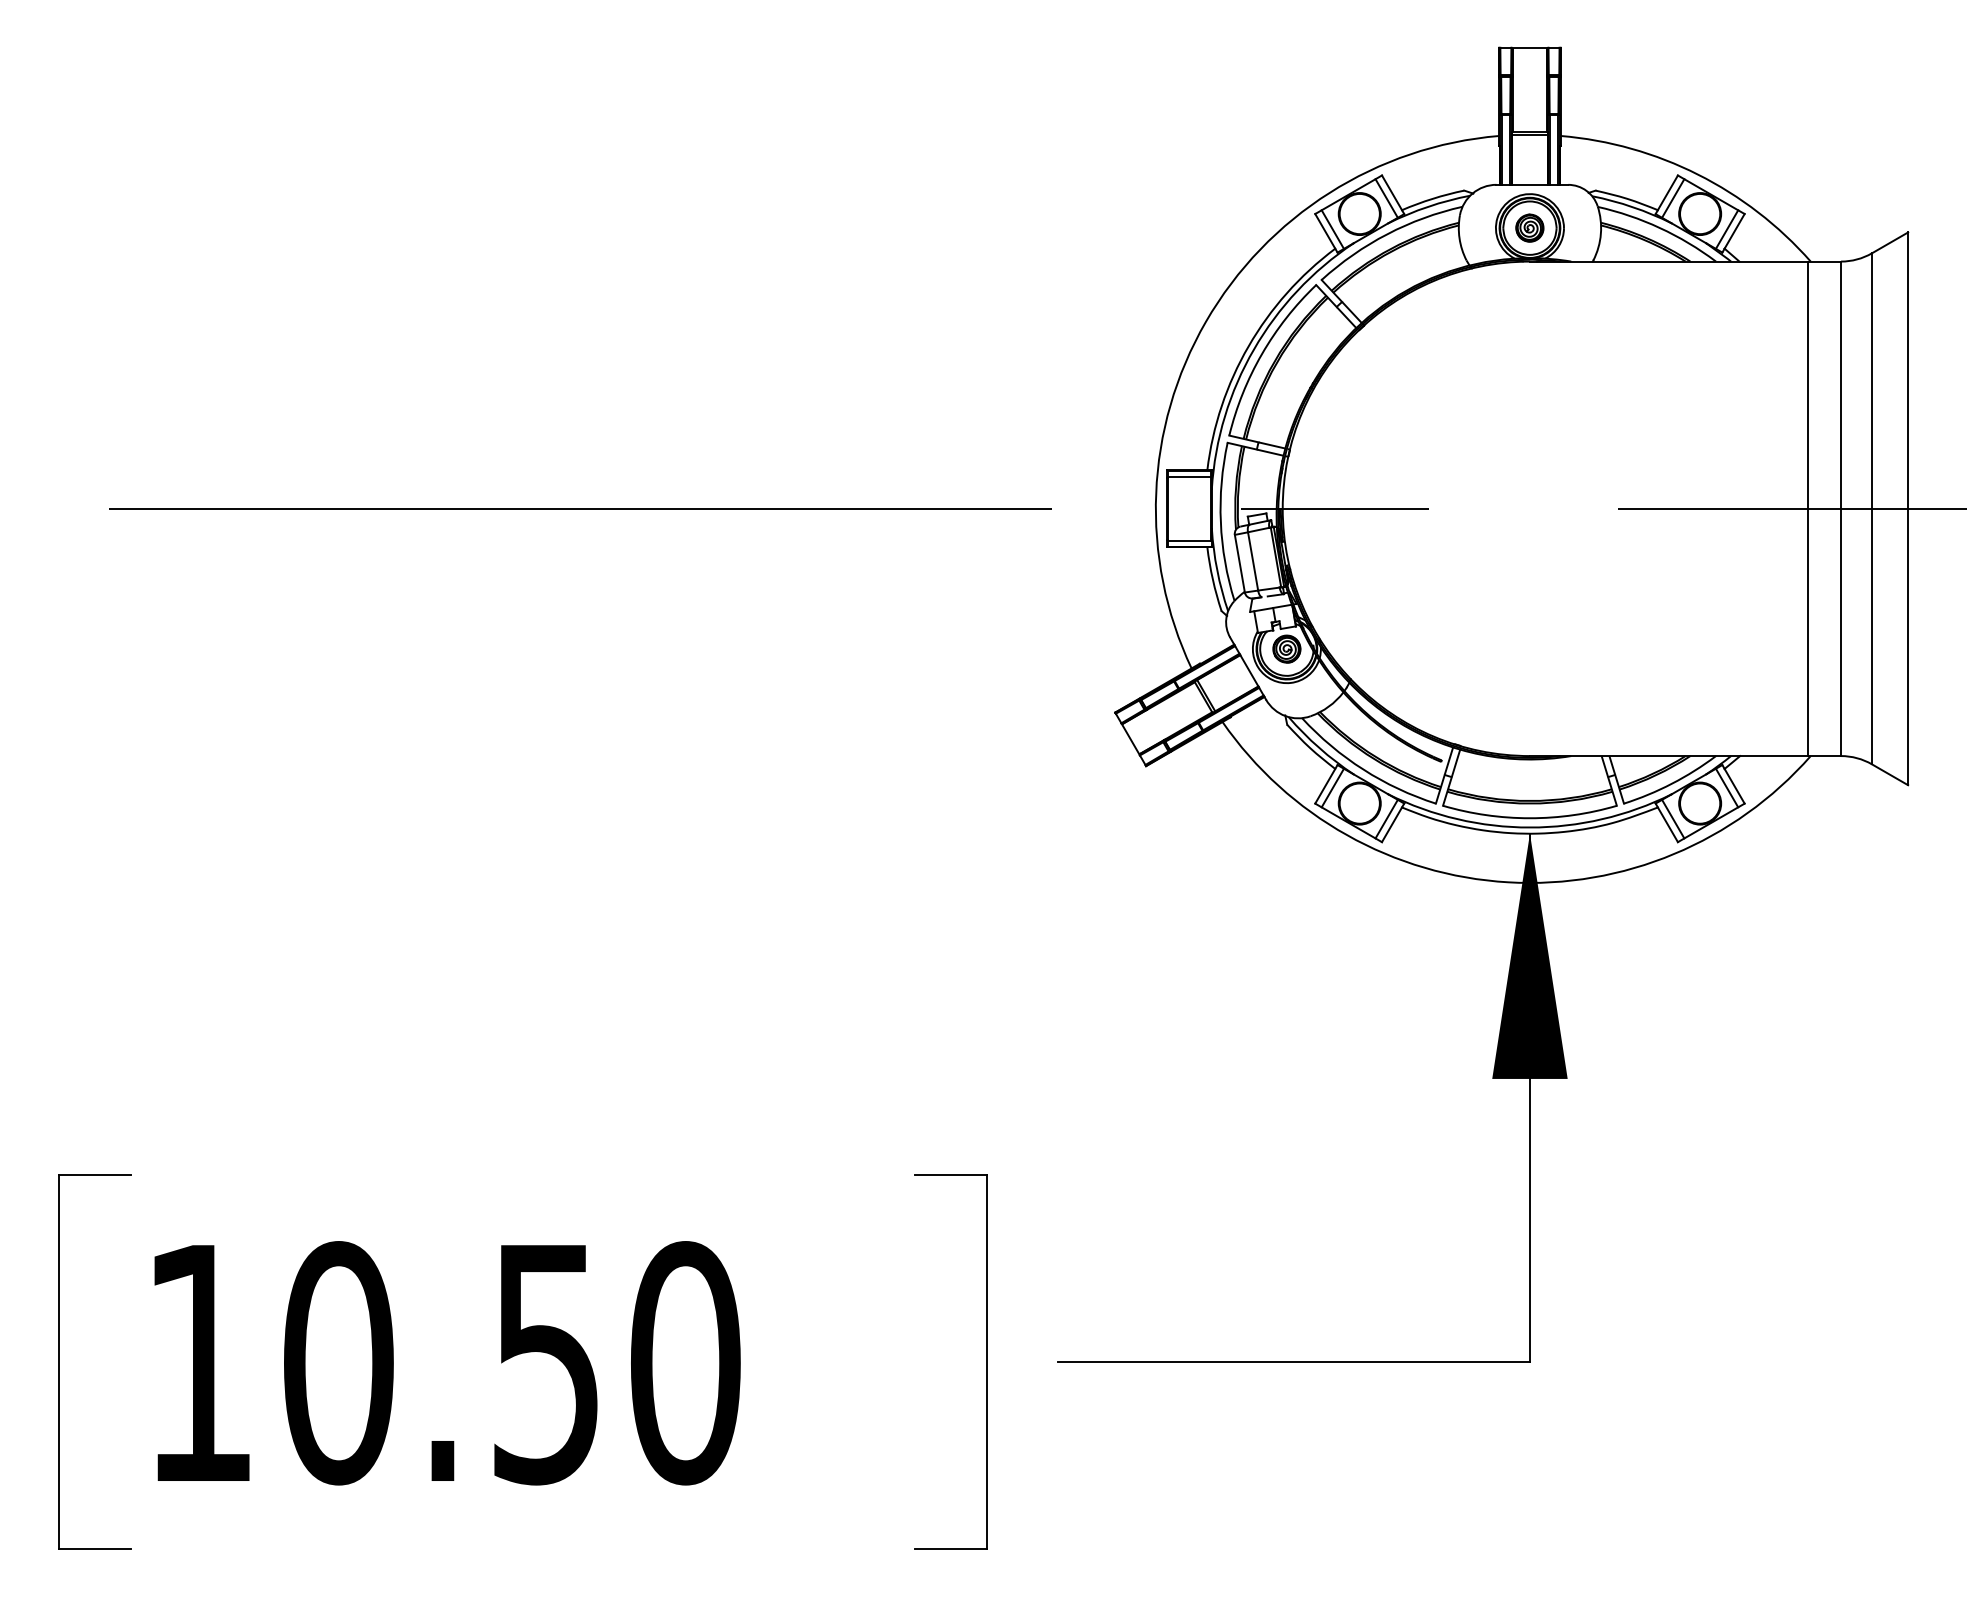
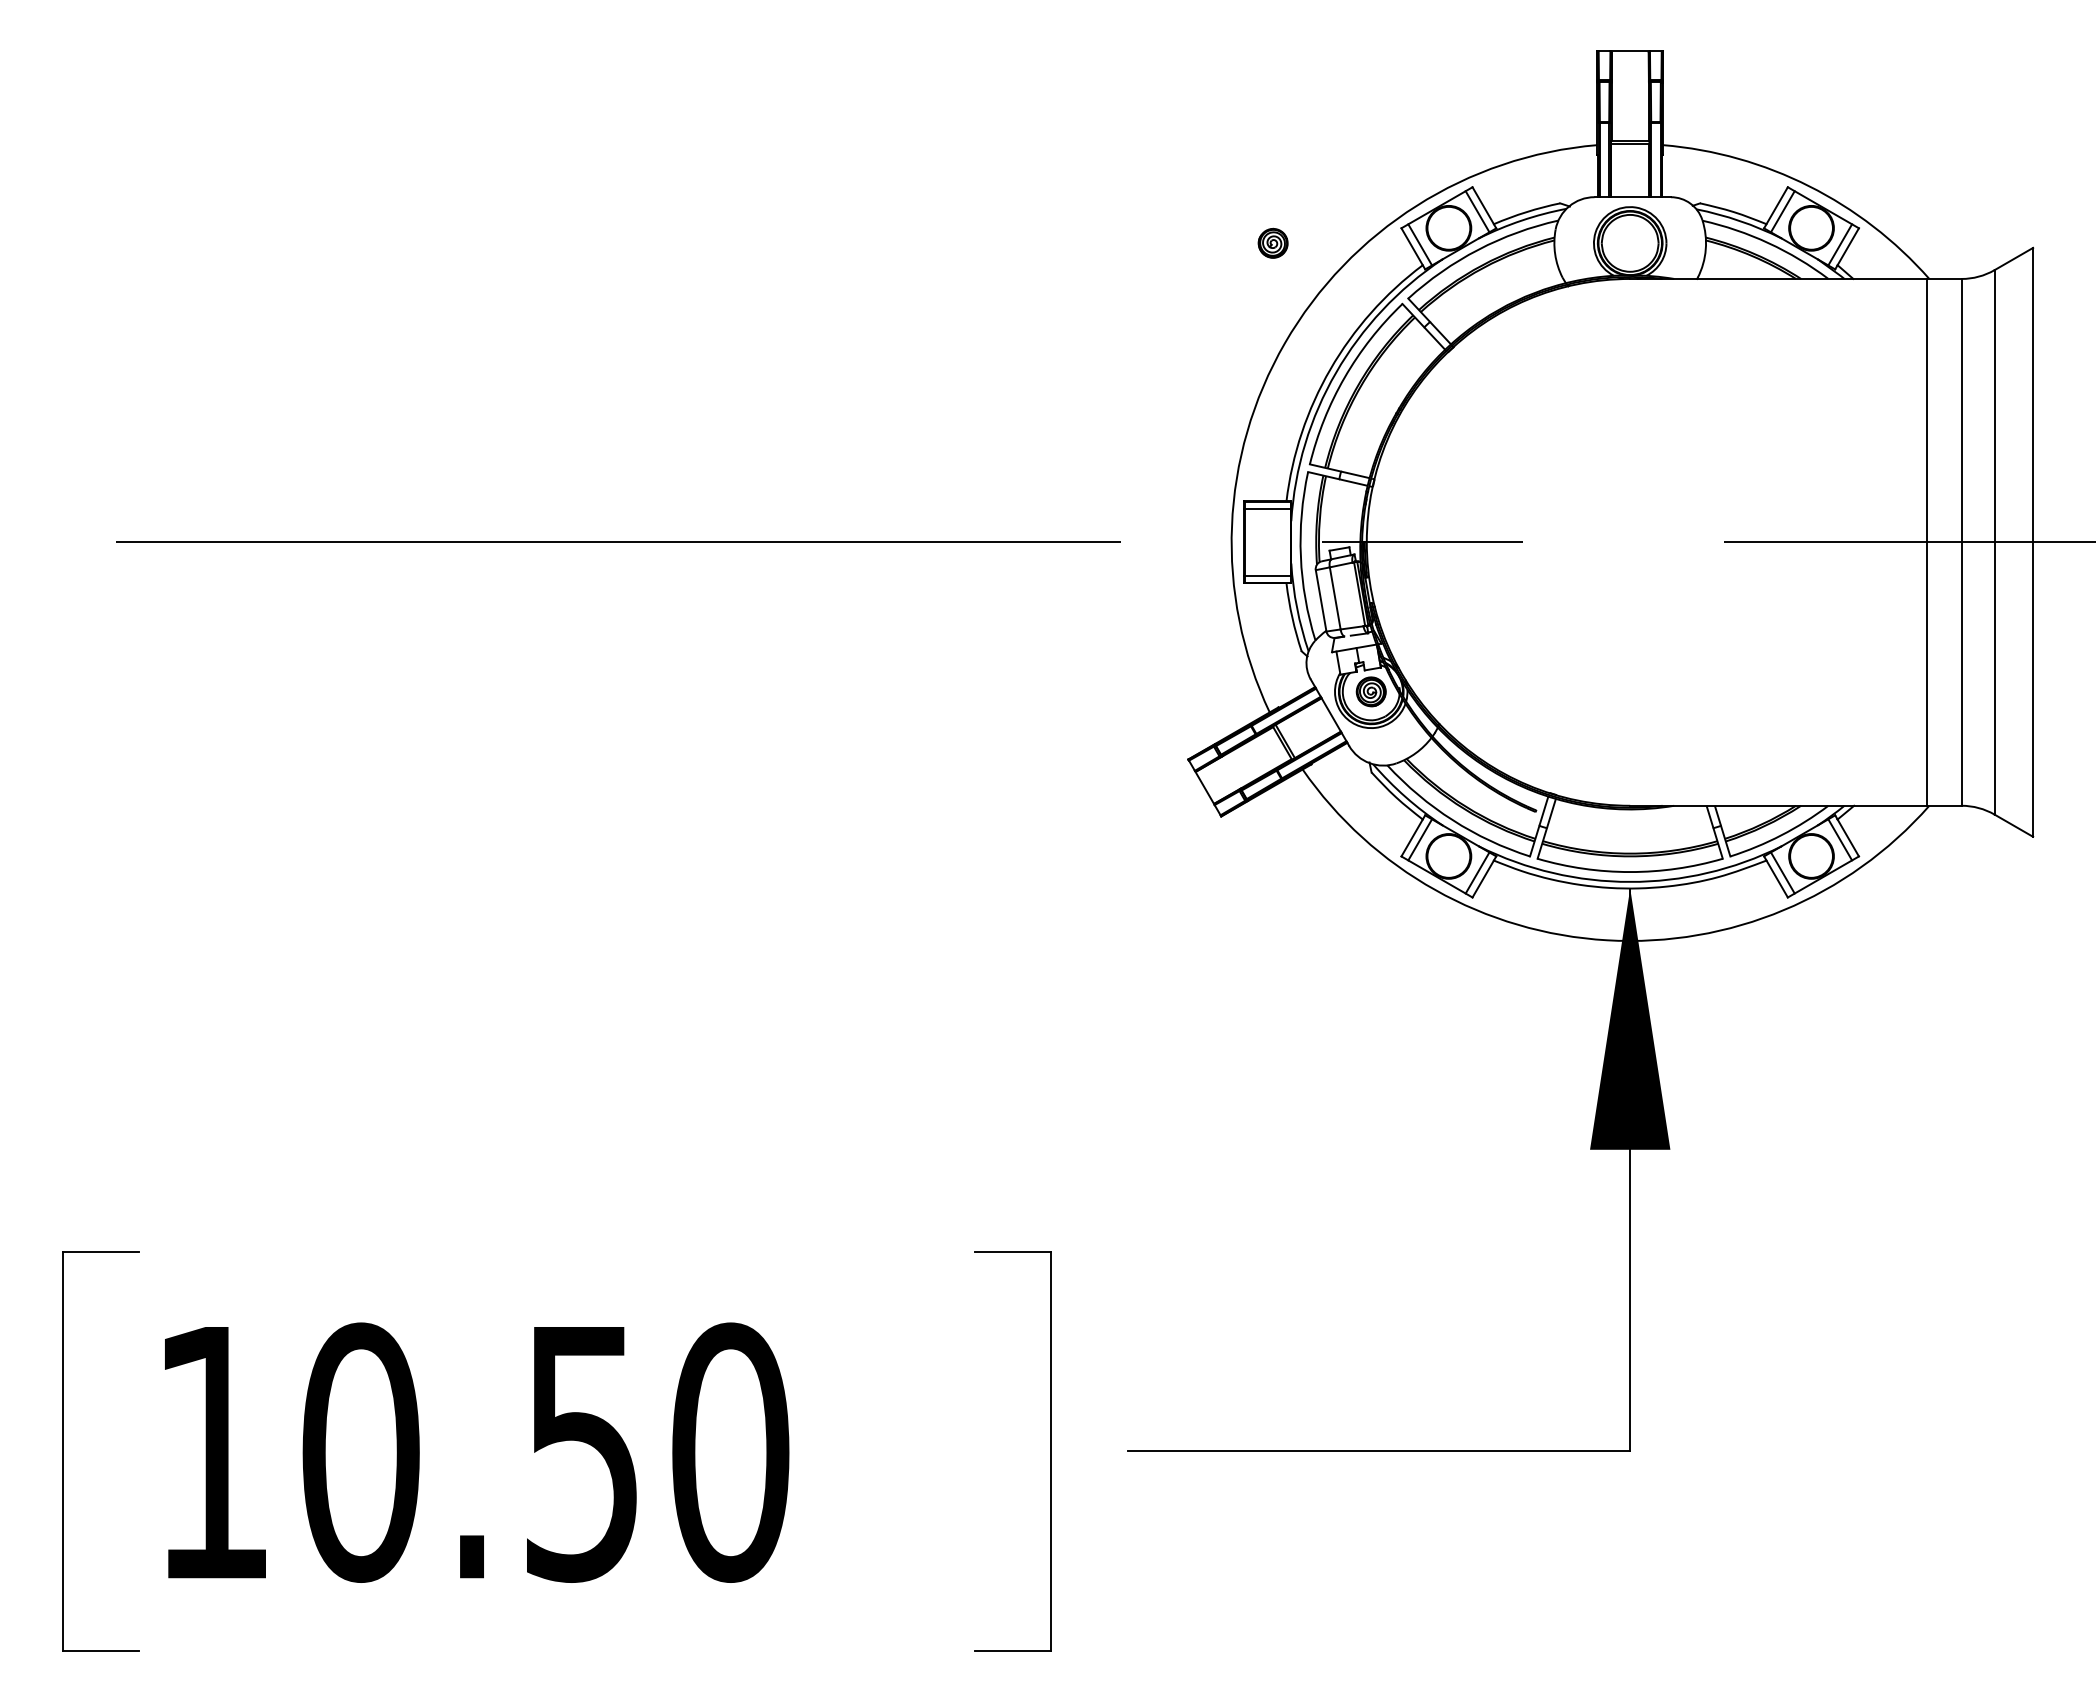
part: (1529, 227) -> (1272, 242), moved

